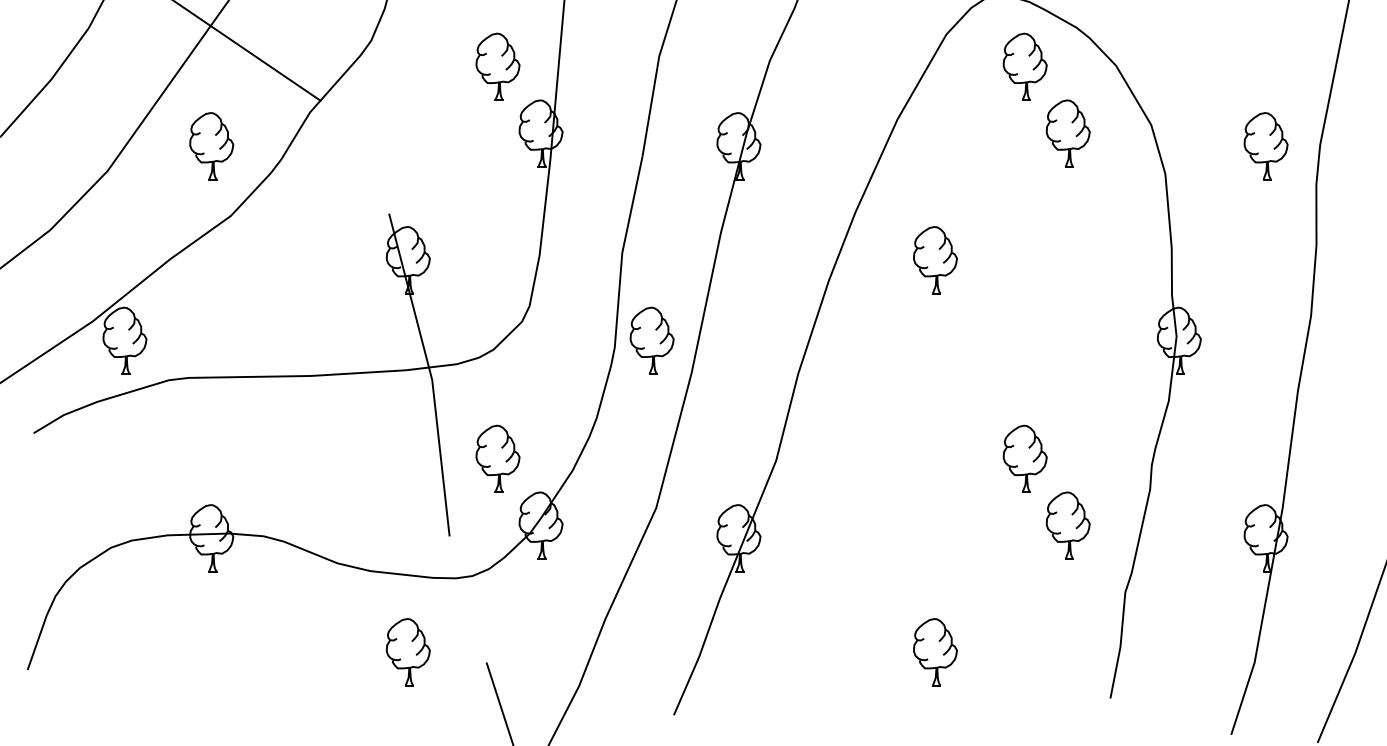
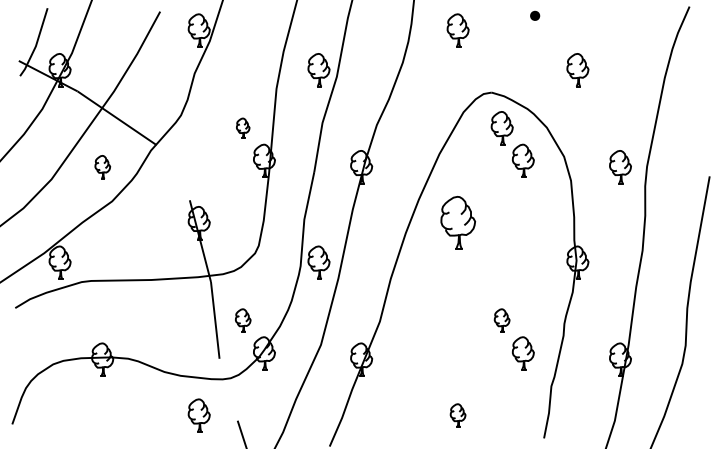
part: (496, 67) -> (242, 128), size x0.6
part: (211, 146) -> (102, 167), size x0.7
part: (934, 260) -> (457, 223), size x1.6
part: (496, 458) -> (242, 320), size x0.7
part: (1023, 458) -> (501, 320), size x0.7
part: (934, 651) -> (457, 415), size x0.7

